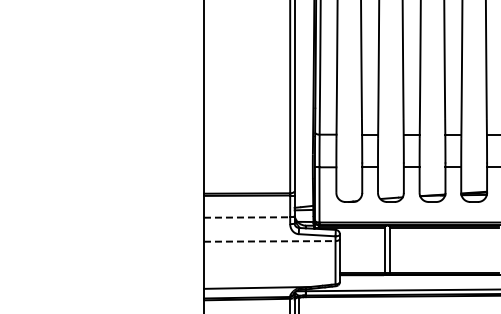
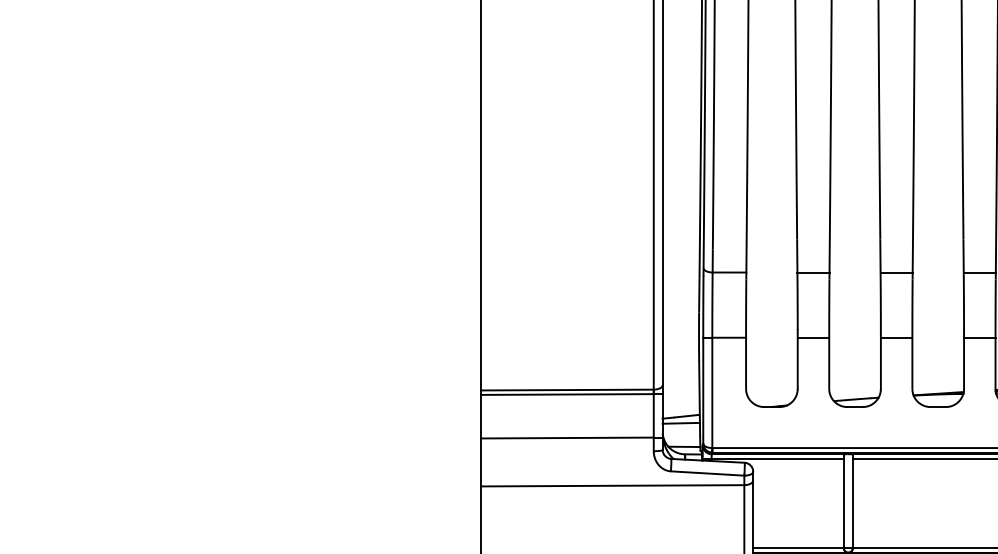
line: (247, 217) -> (568, 438), dashed -> solid
line: (269, 241) -> (612, 485), dashed -> solid

